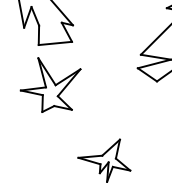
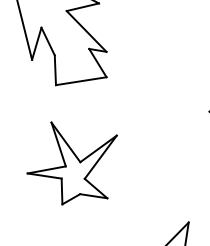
part: (50, 84) -> (72, 161), moved

